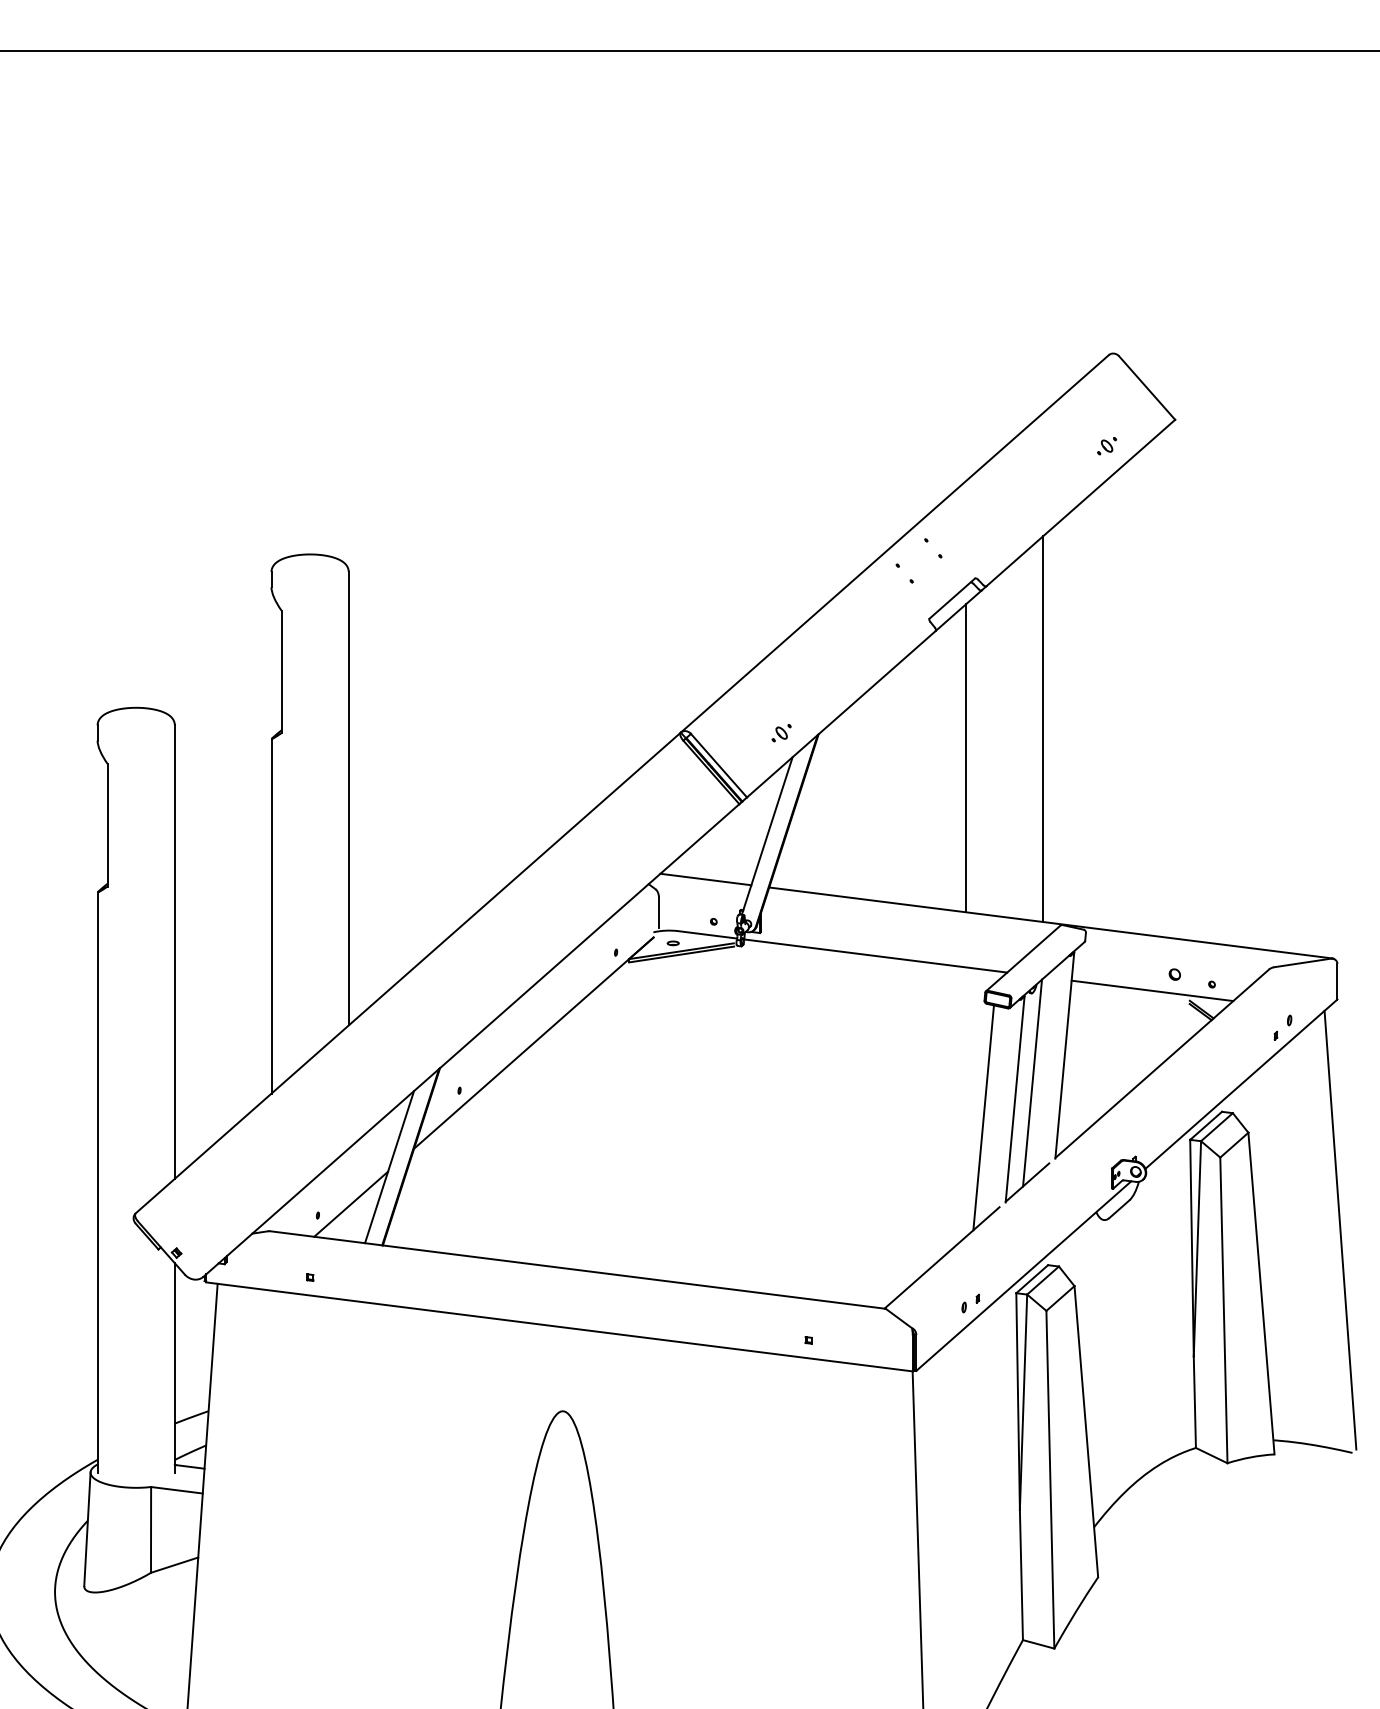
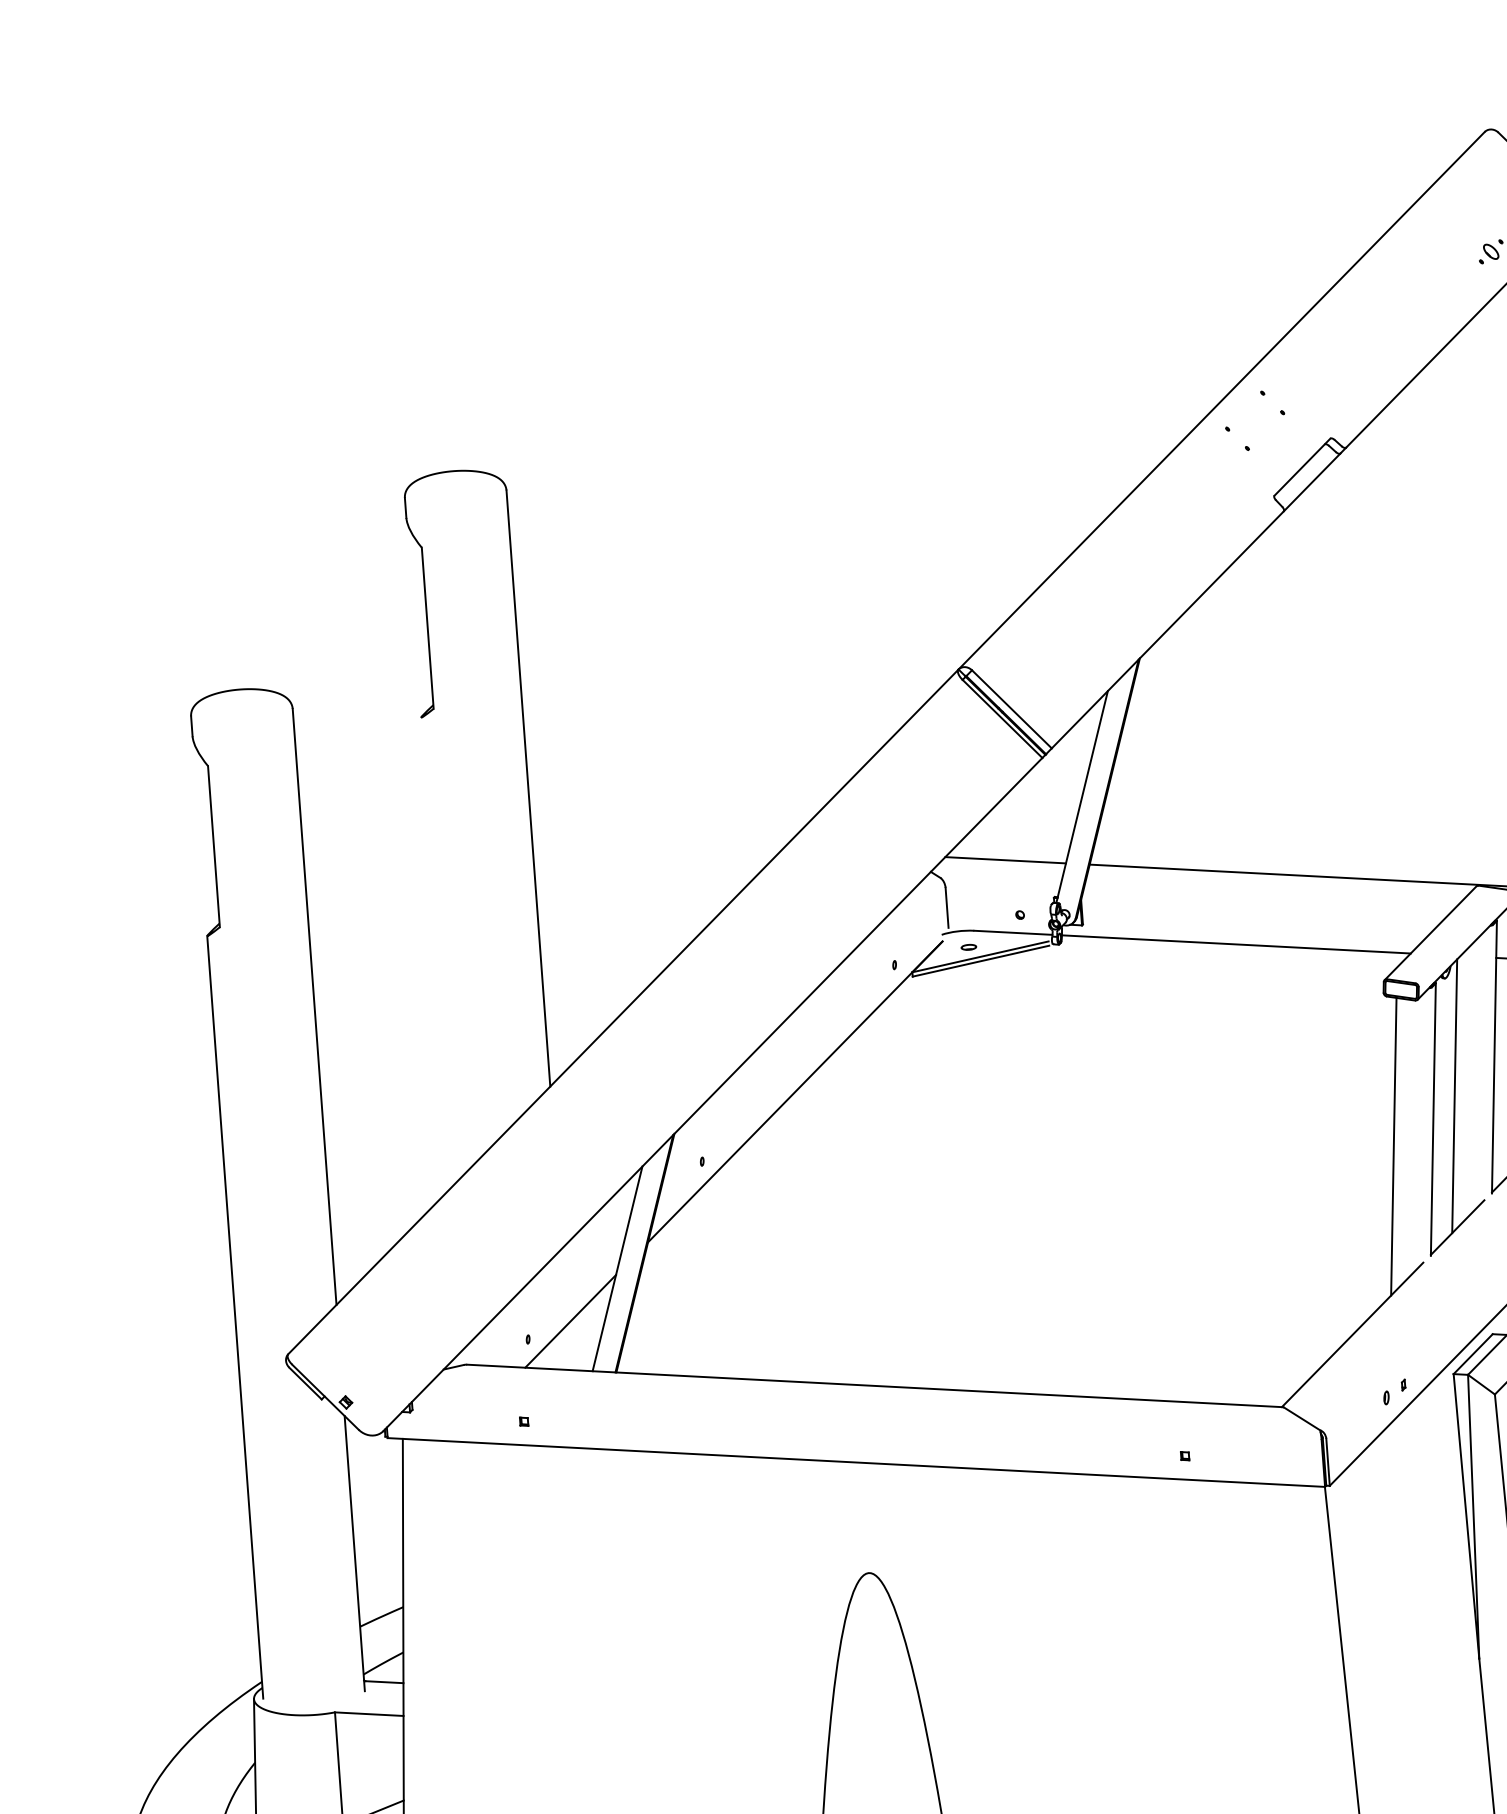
line: (1043, 729) -> (1434, 630), removed
part: (781, 733) -> (1090, 661), removed
line: (965, 758) -> (1335, 676), removed
line: (271, 916) -> (438, 950), removed

